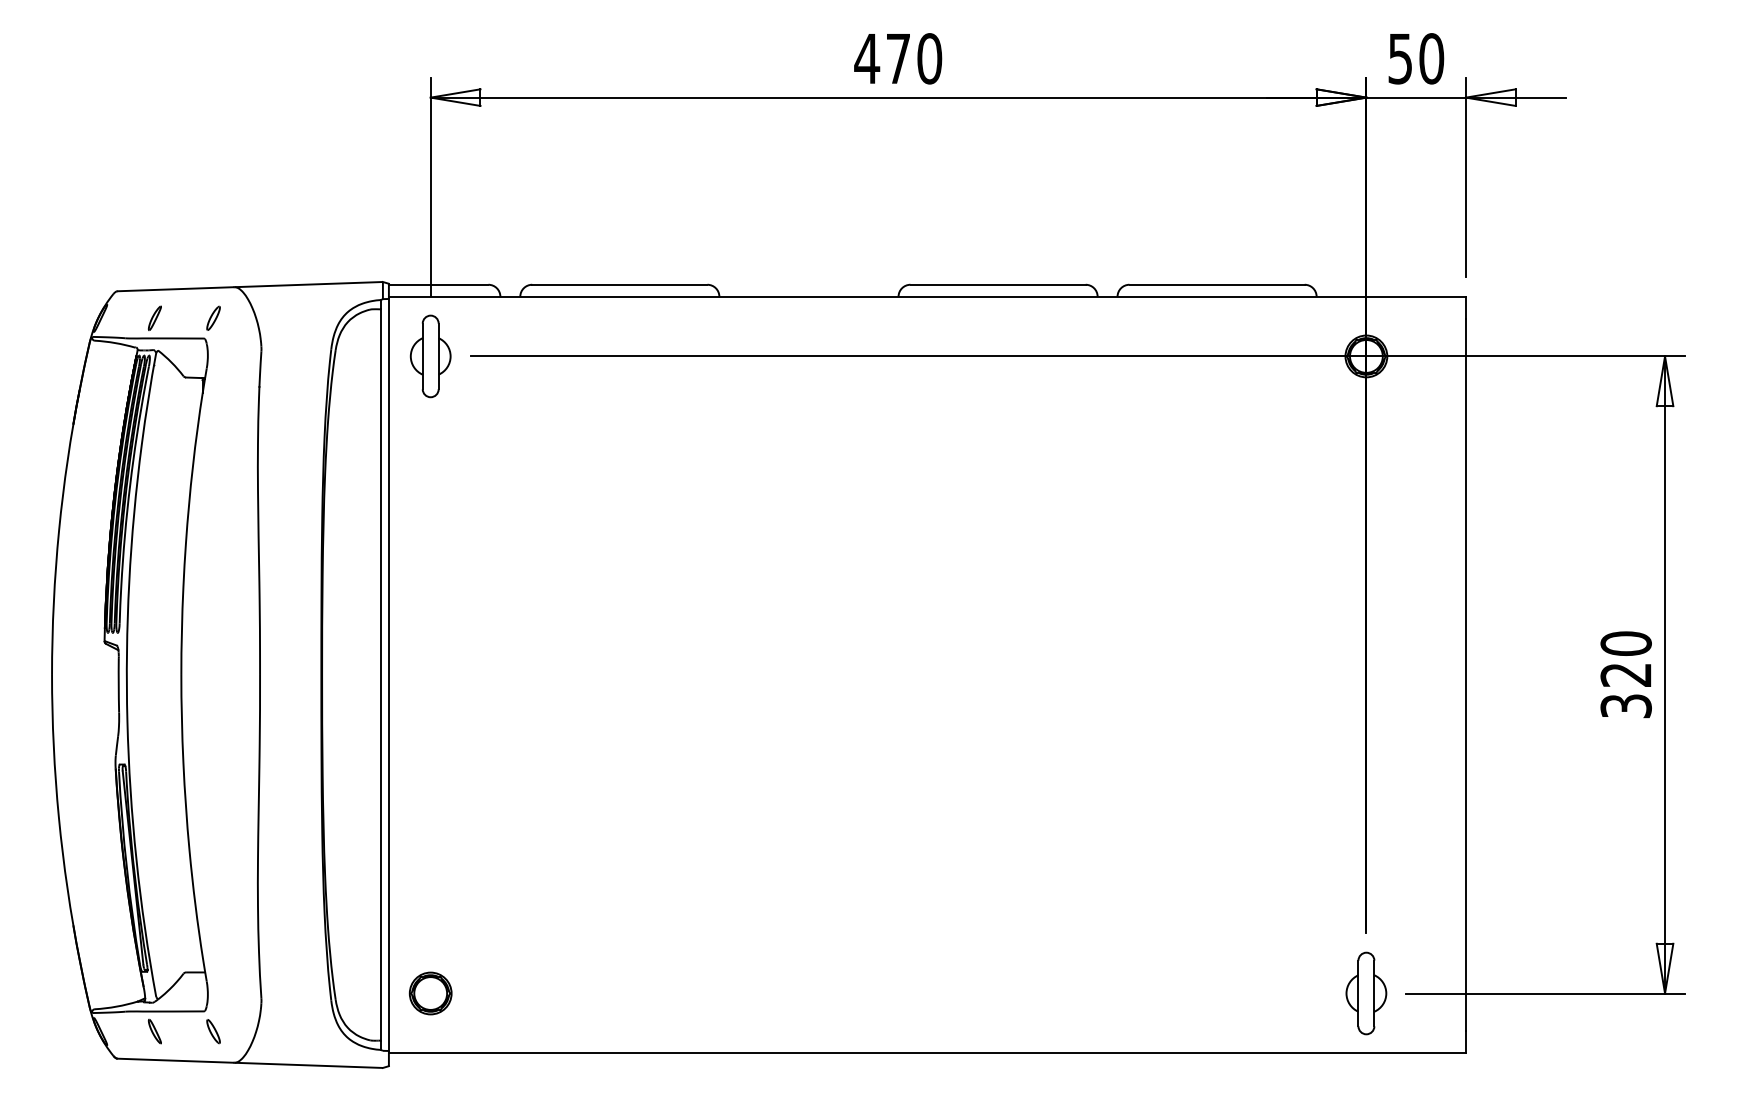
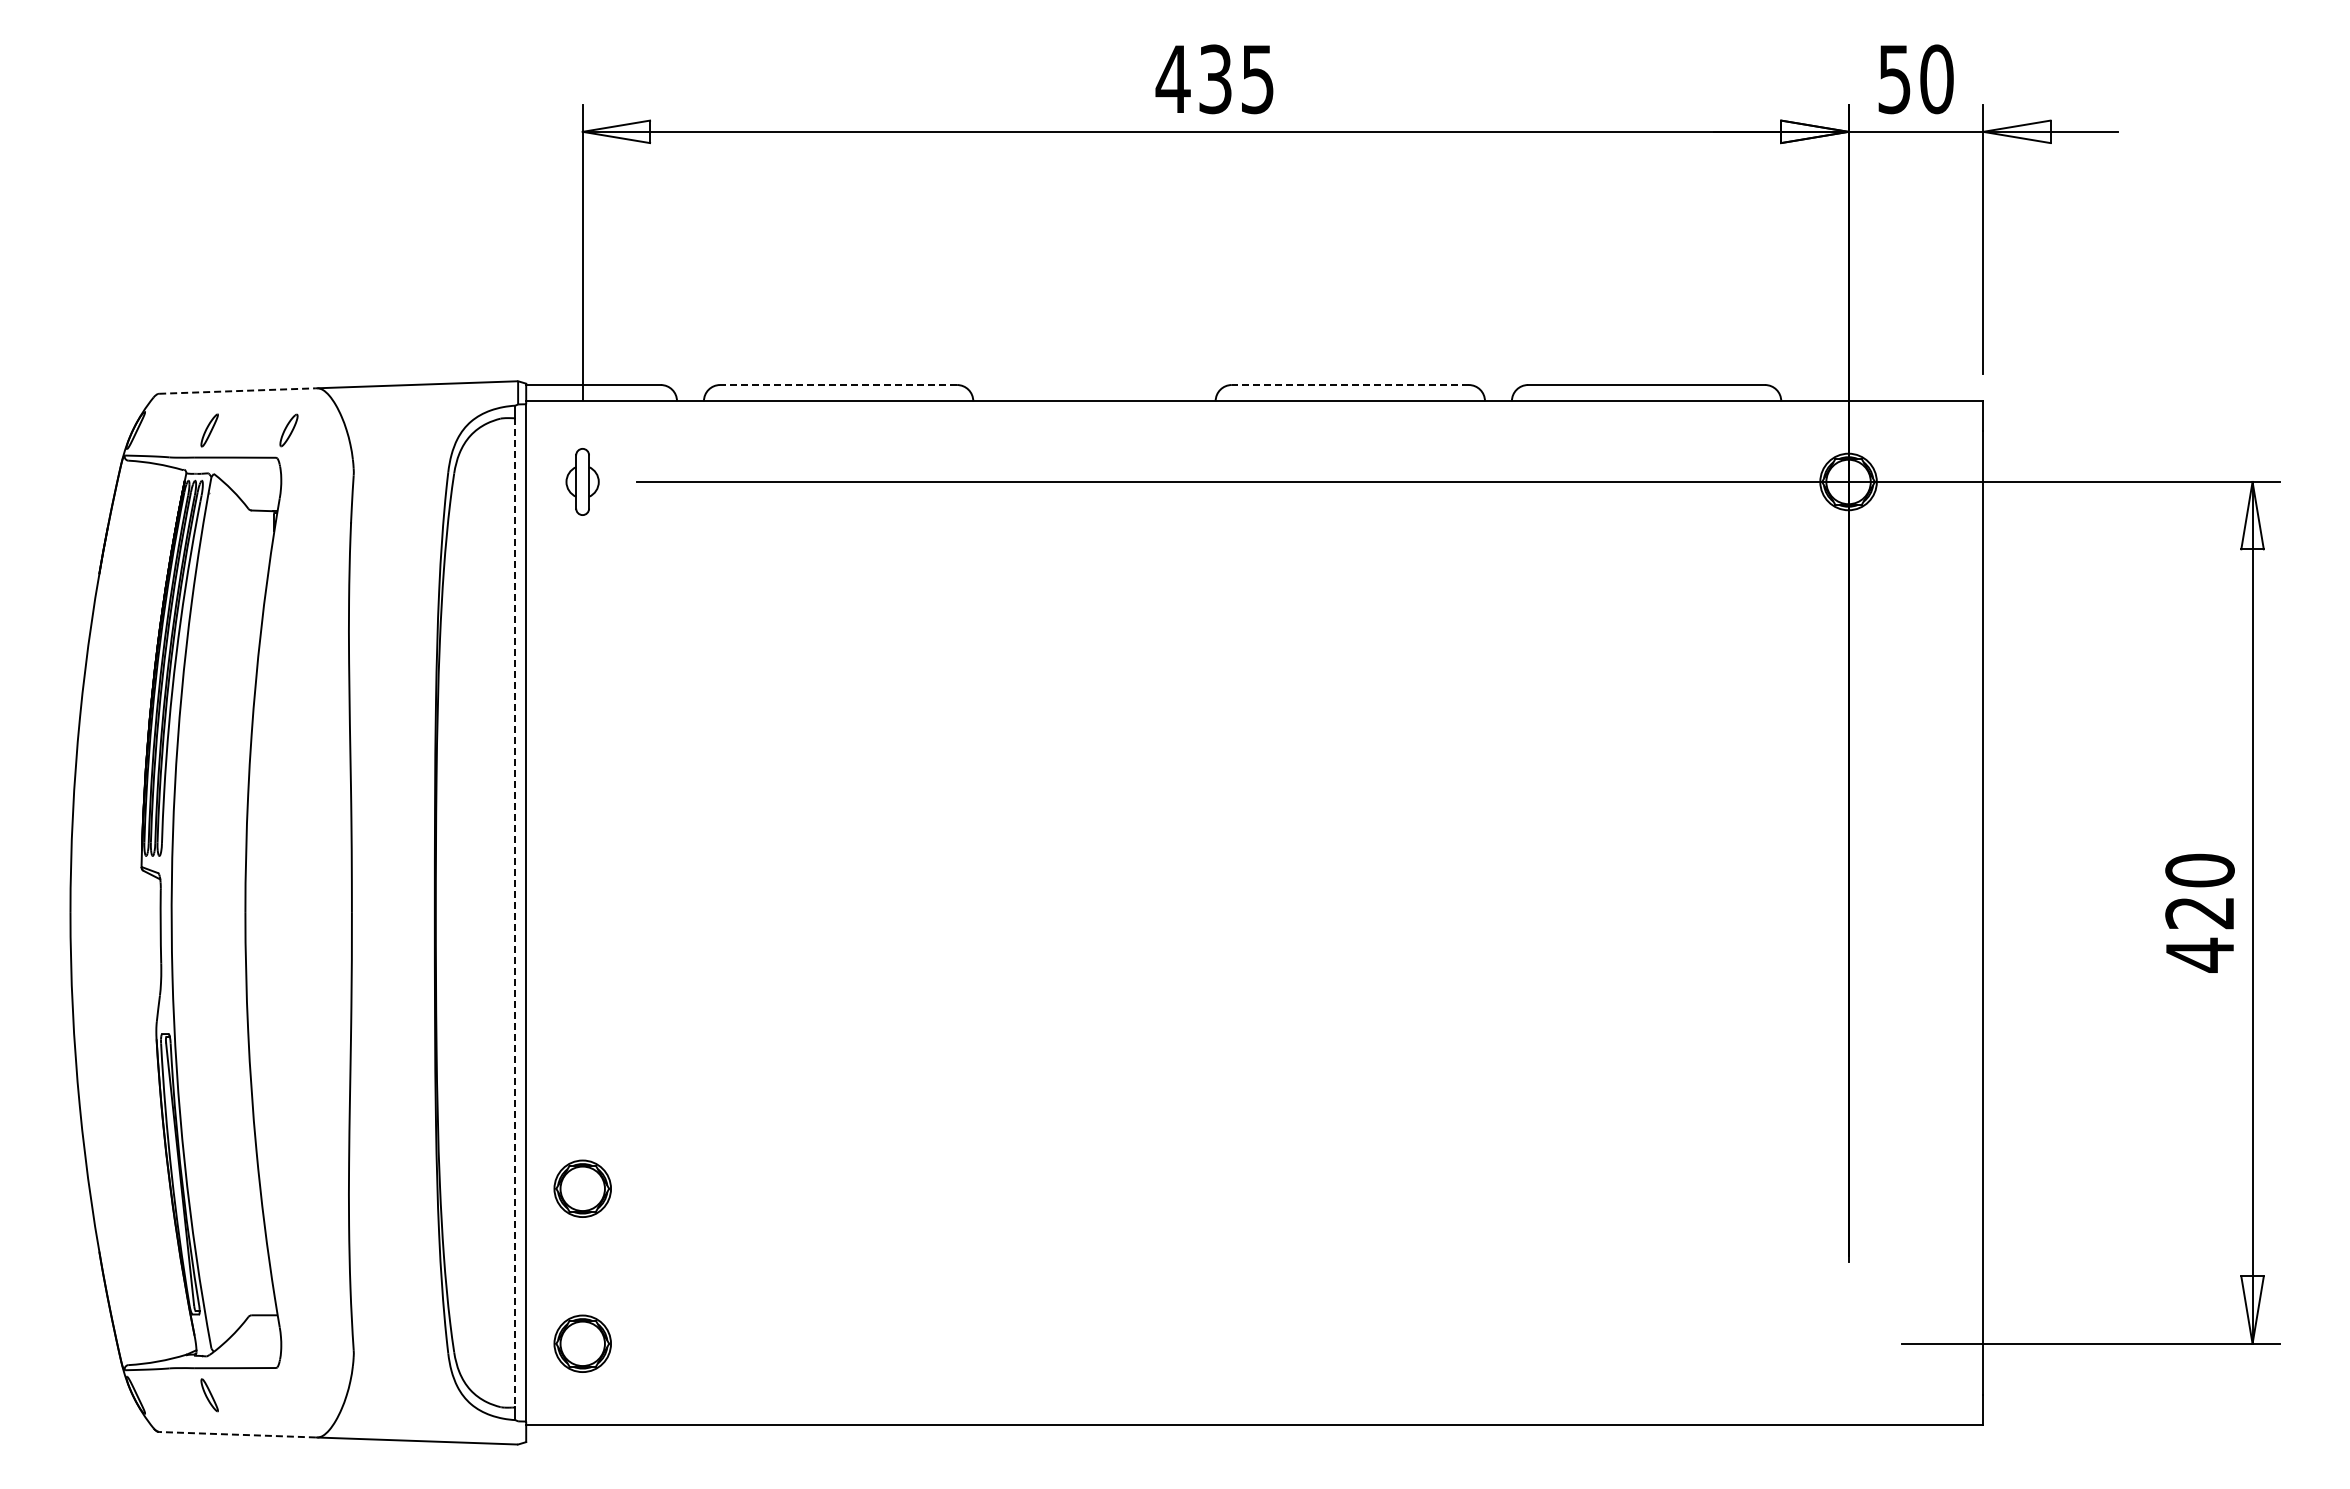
text: (913, 58) -> (1236, 79), 470 -> 435
line: (619, 285) -> (838, 385), solid -> dashed
line: (998, 285) -> (1350, 385), solid -> dashed
line: (176, 289) -> (238, 391), solid -> dashed
part: (430, 356) -> (582, 481), size x0.6
line: (380, 674) -> (515, 912), solid -> dashed
text: (1625, 705) -> (2199, 954), 320 -> 420
part: (430, 878) -> (582, 1188), added
part: (1366, 993) -> (1848, 1343), removed
part: (213, 1030) -> (288, 1394), removed
line: (175, 1060) -> (237, 1434), solid -> dashed

